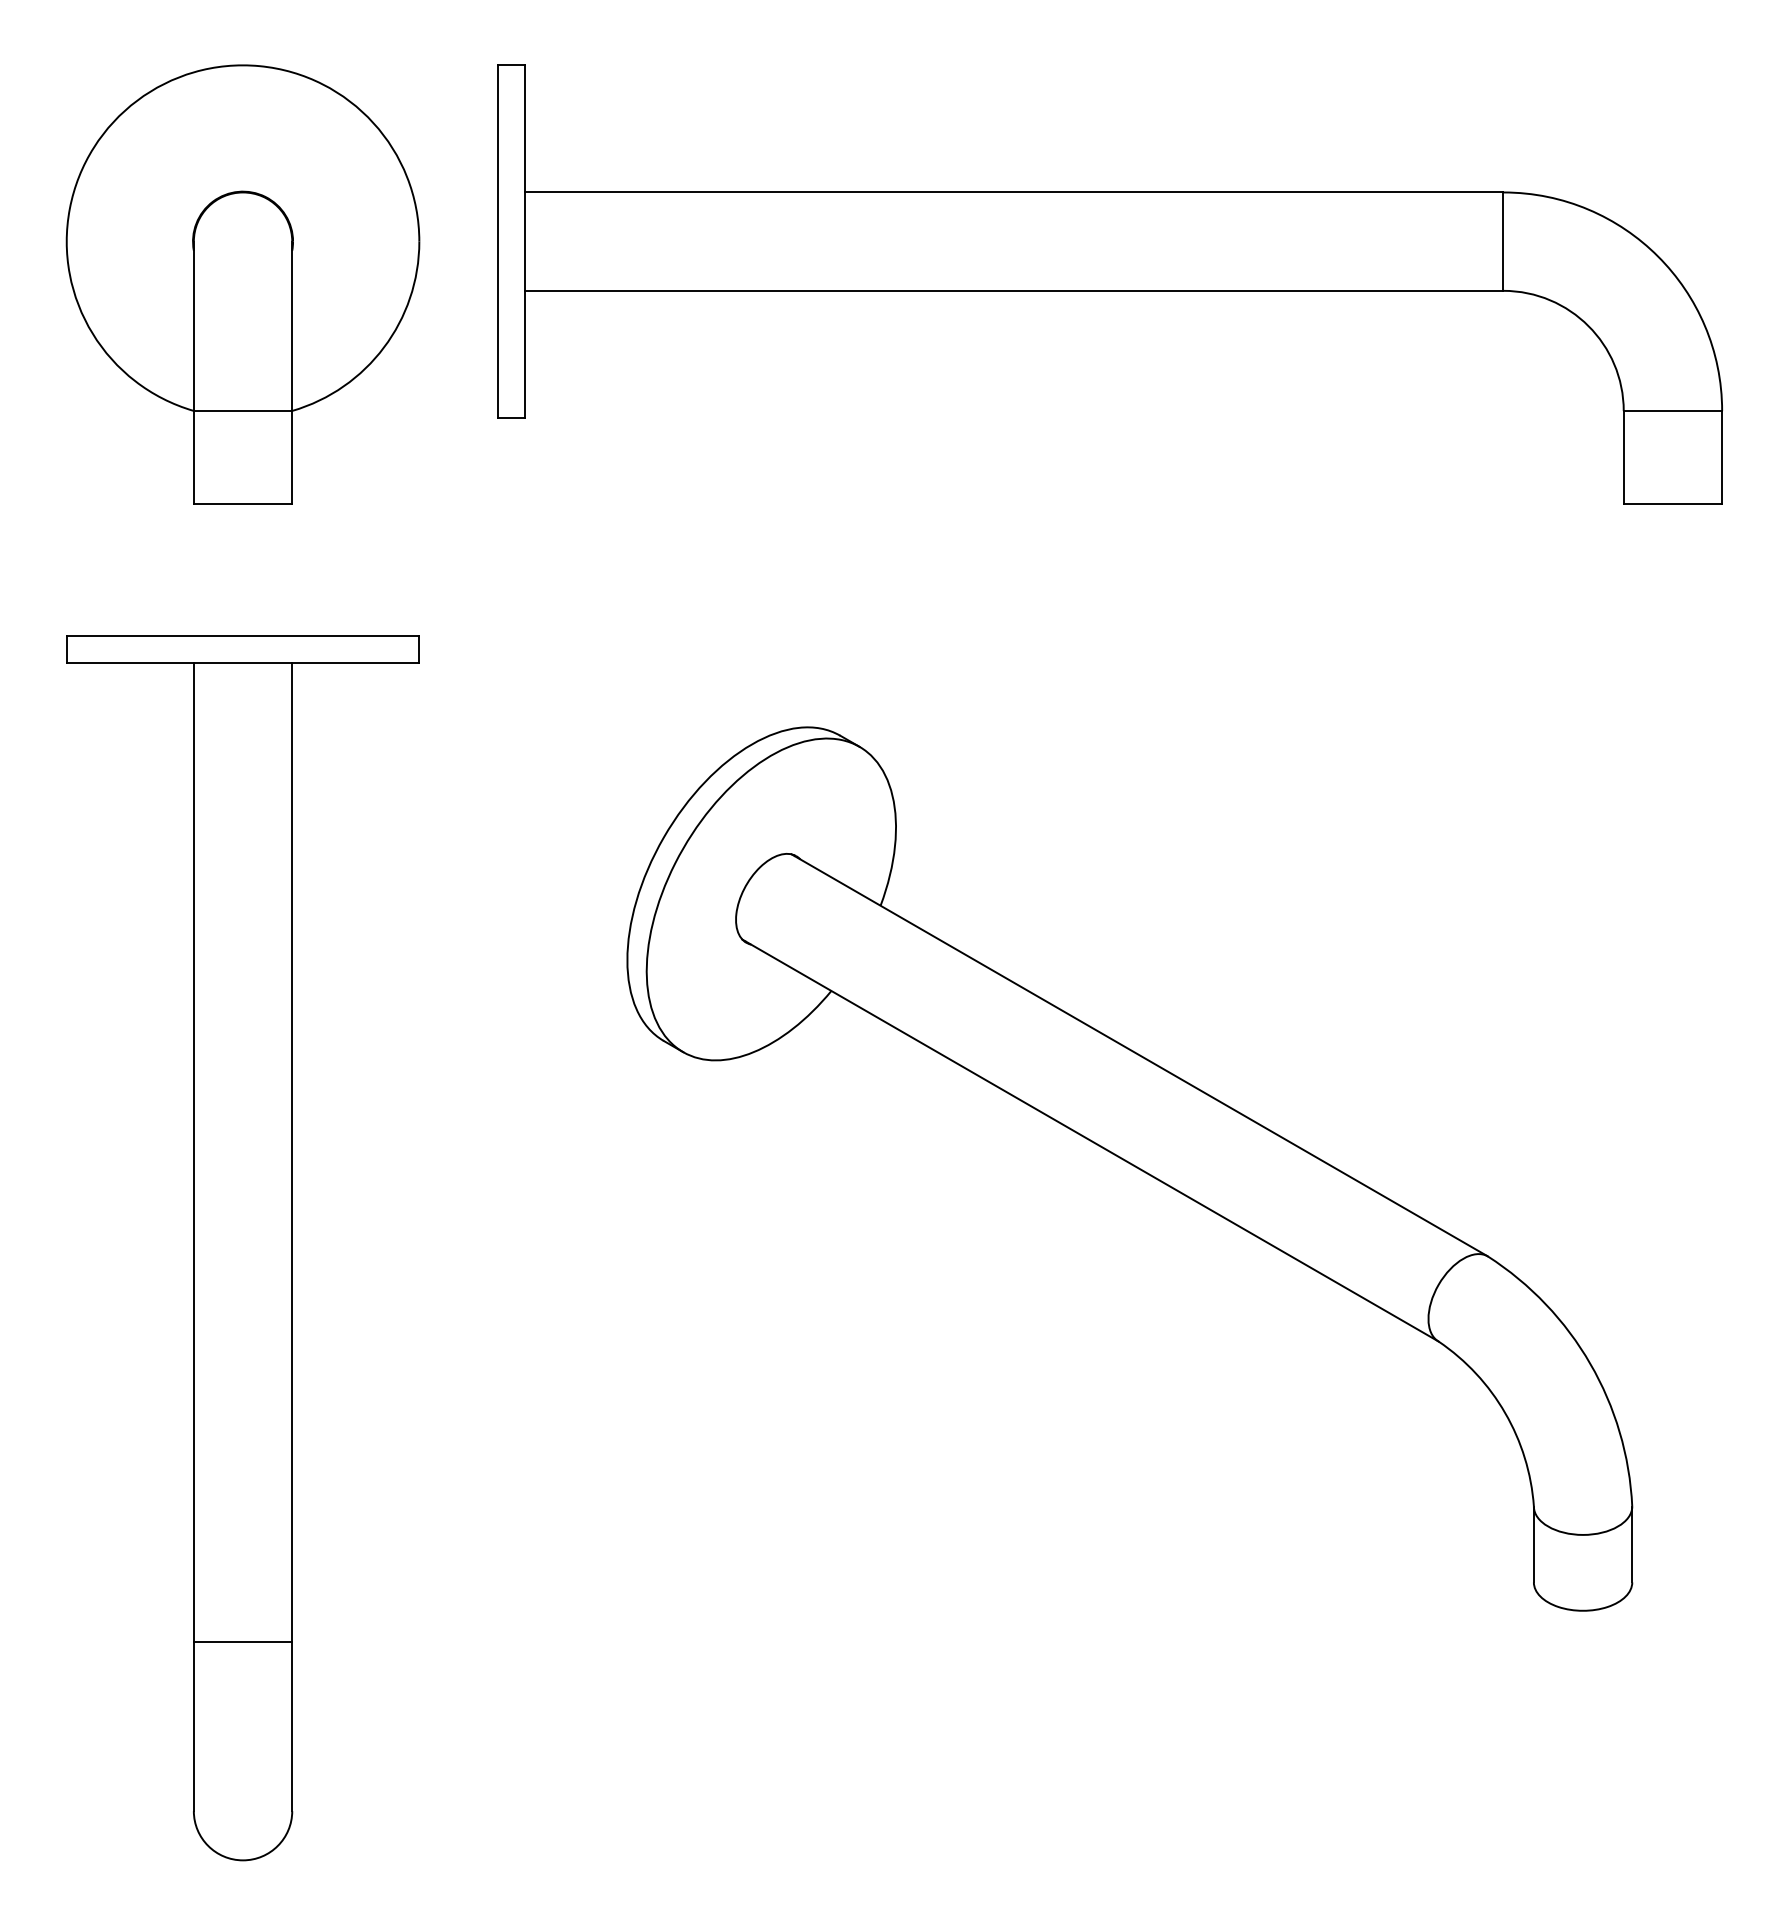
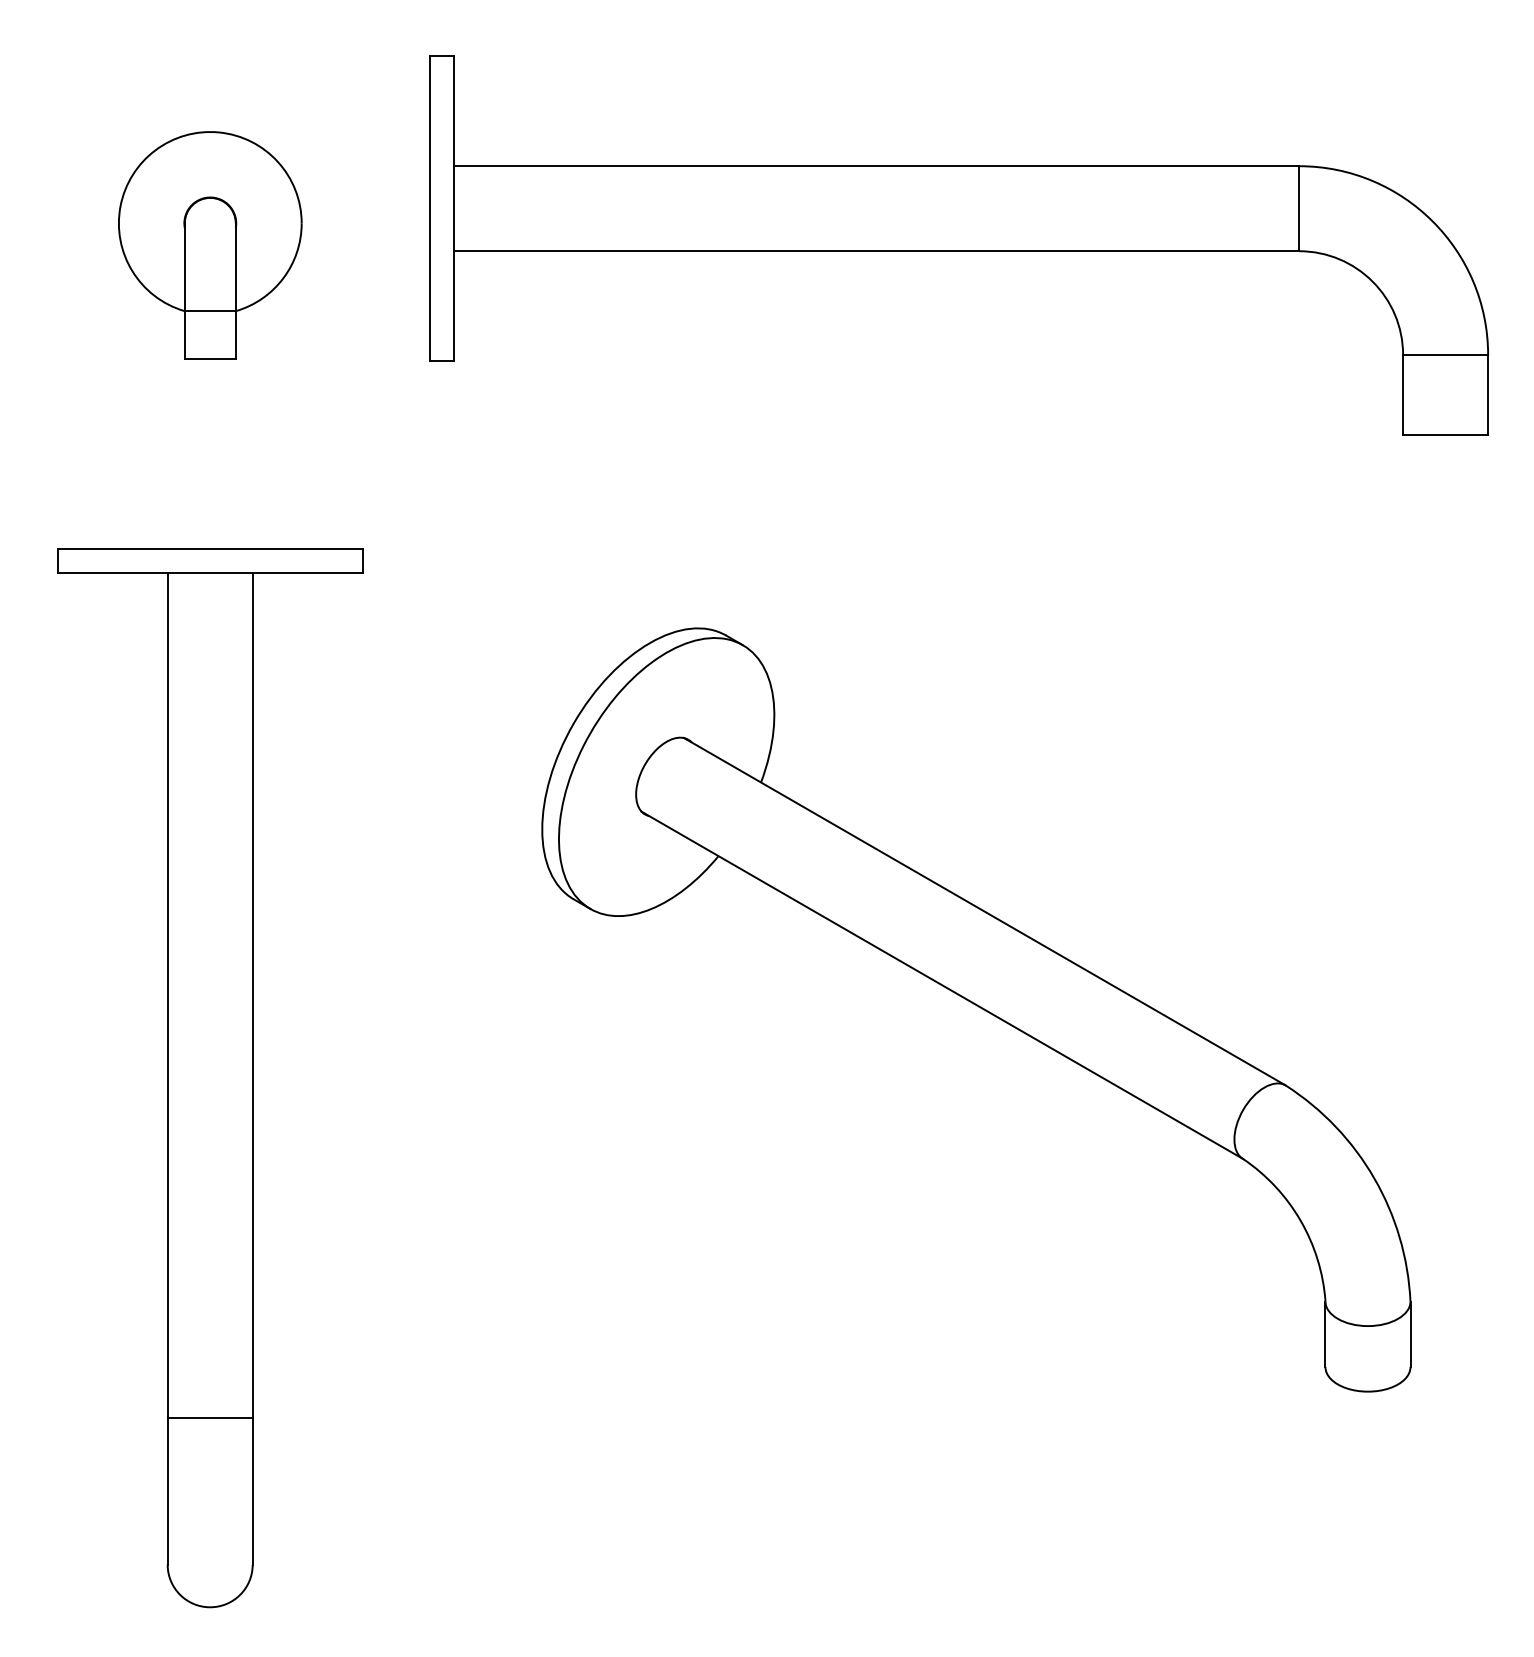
part: (243, 284) -> (210, 245), size x0.6

